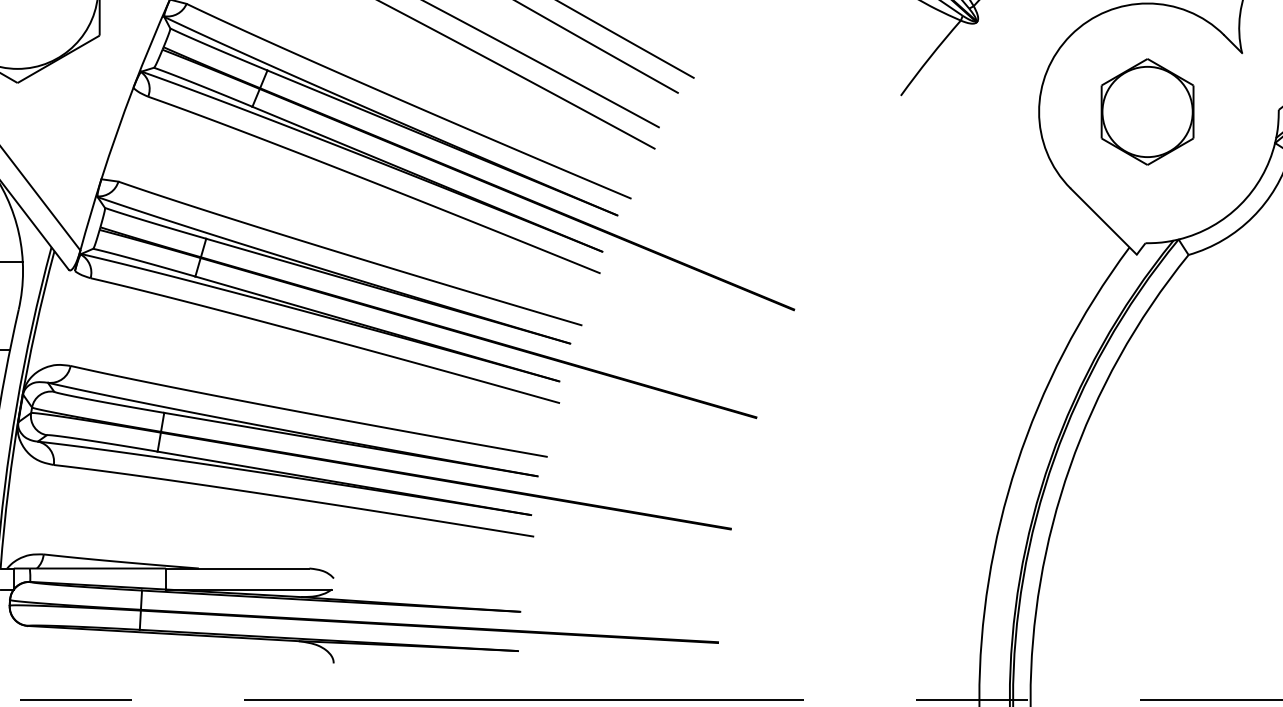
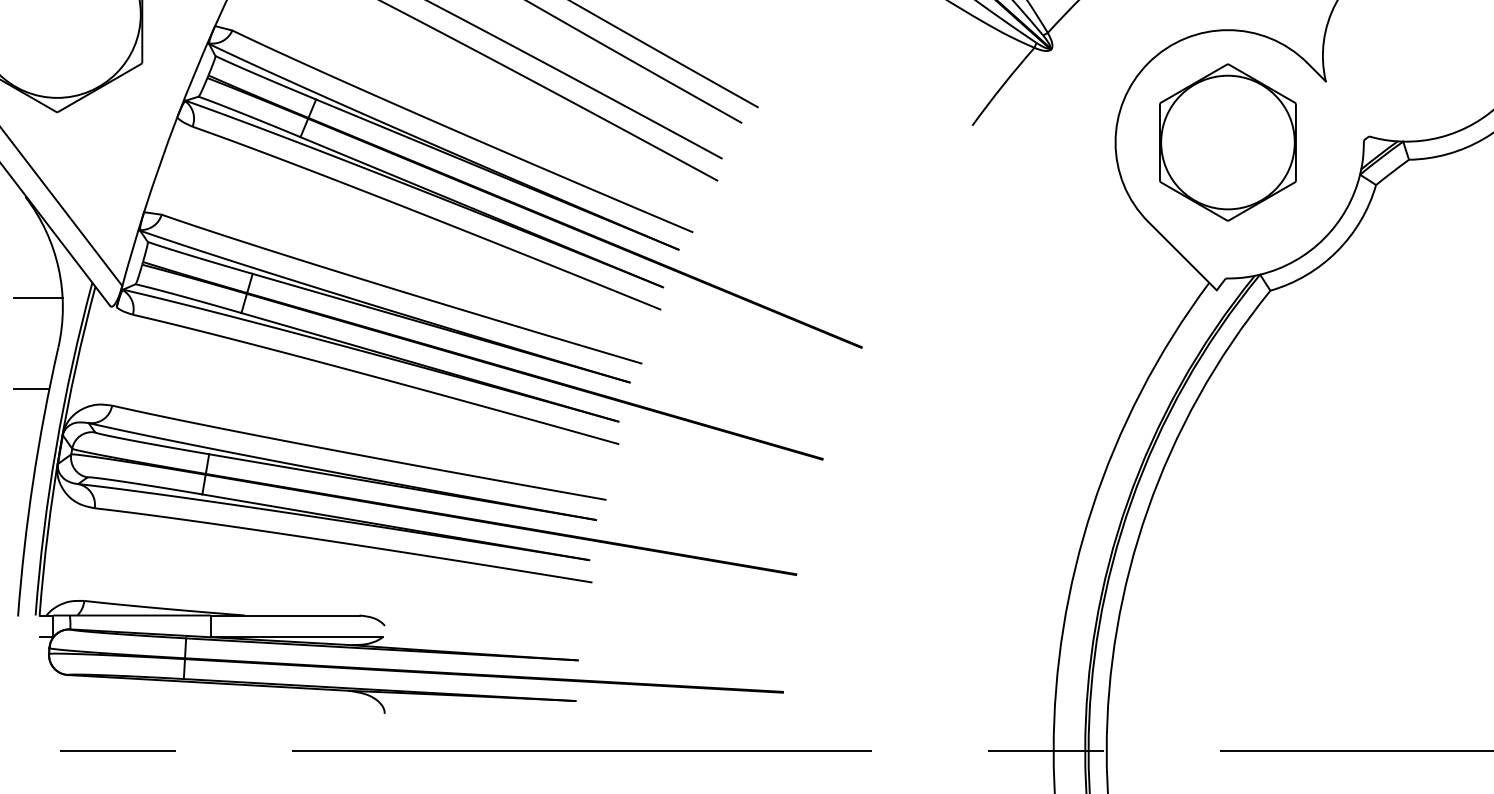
part: (1147, 111) -> (1227, 142), size x1.43

